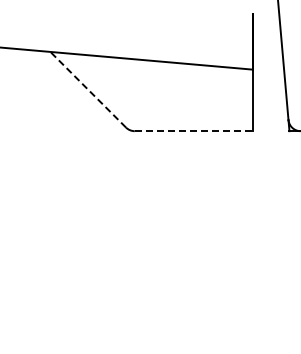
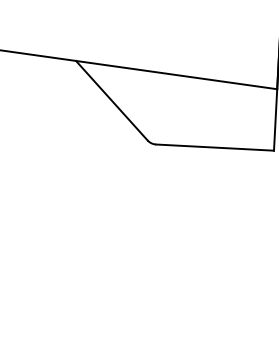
line: (87, 89) -> (111, 100), dashed -> solid
line: (194, 131) -> (215, 147), dashed -> solid

